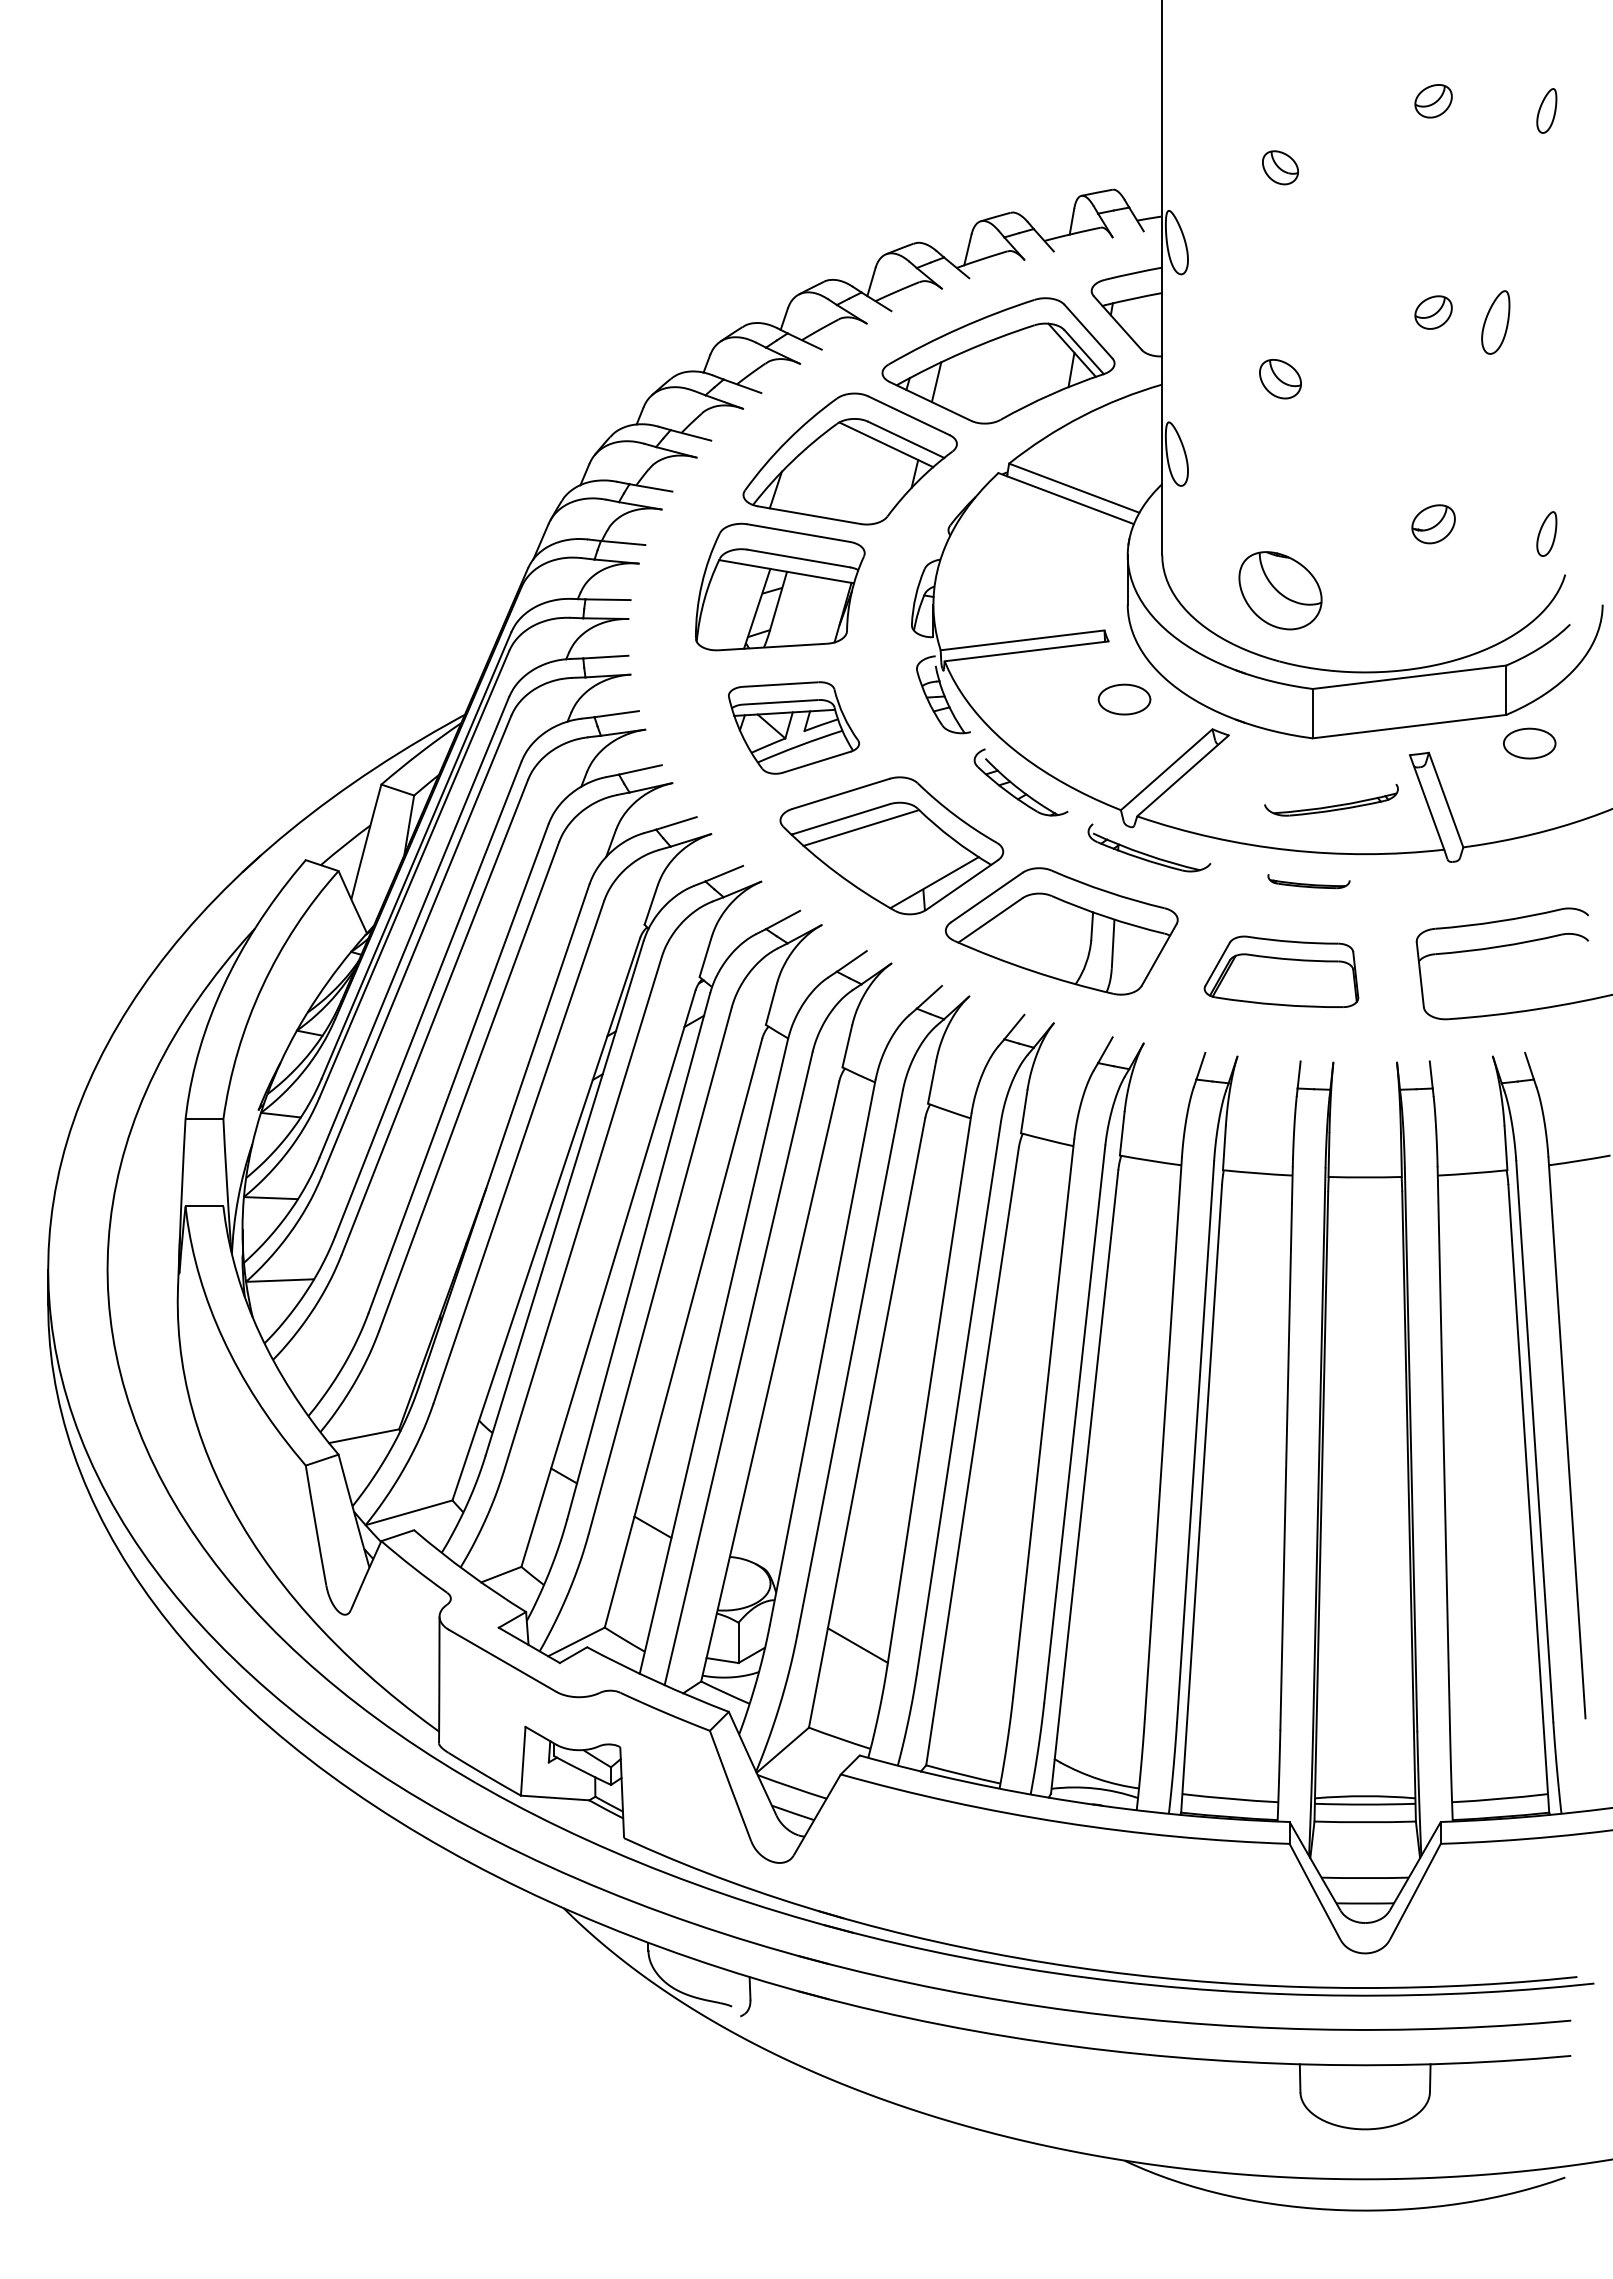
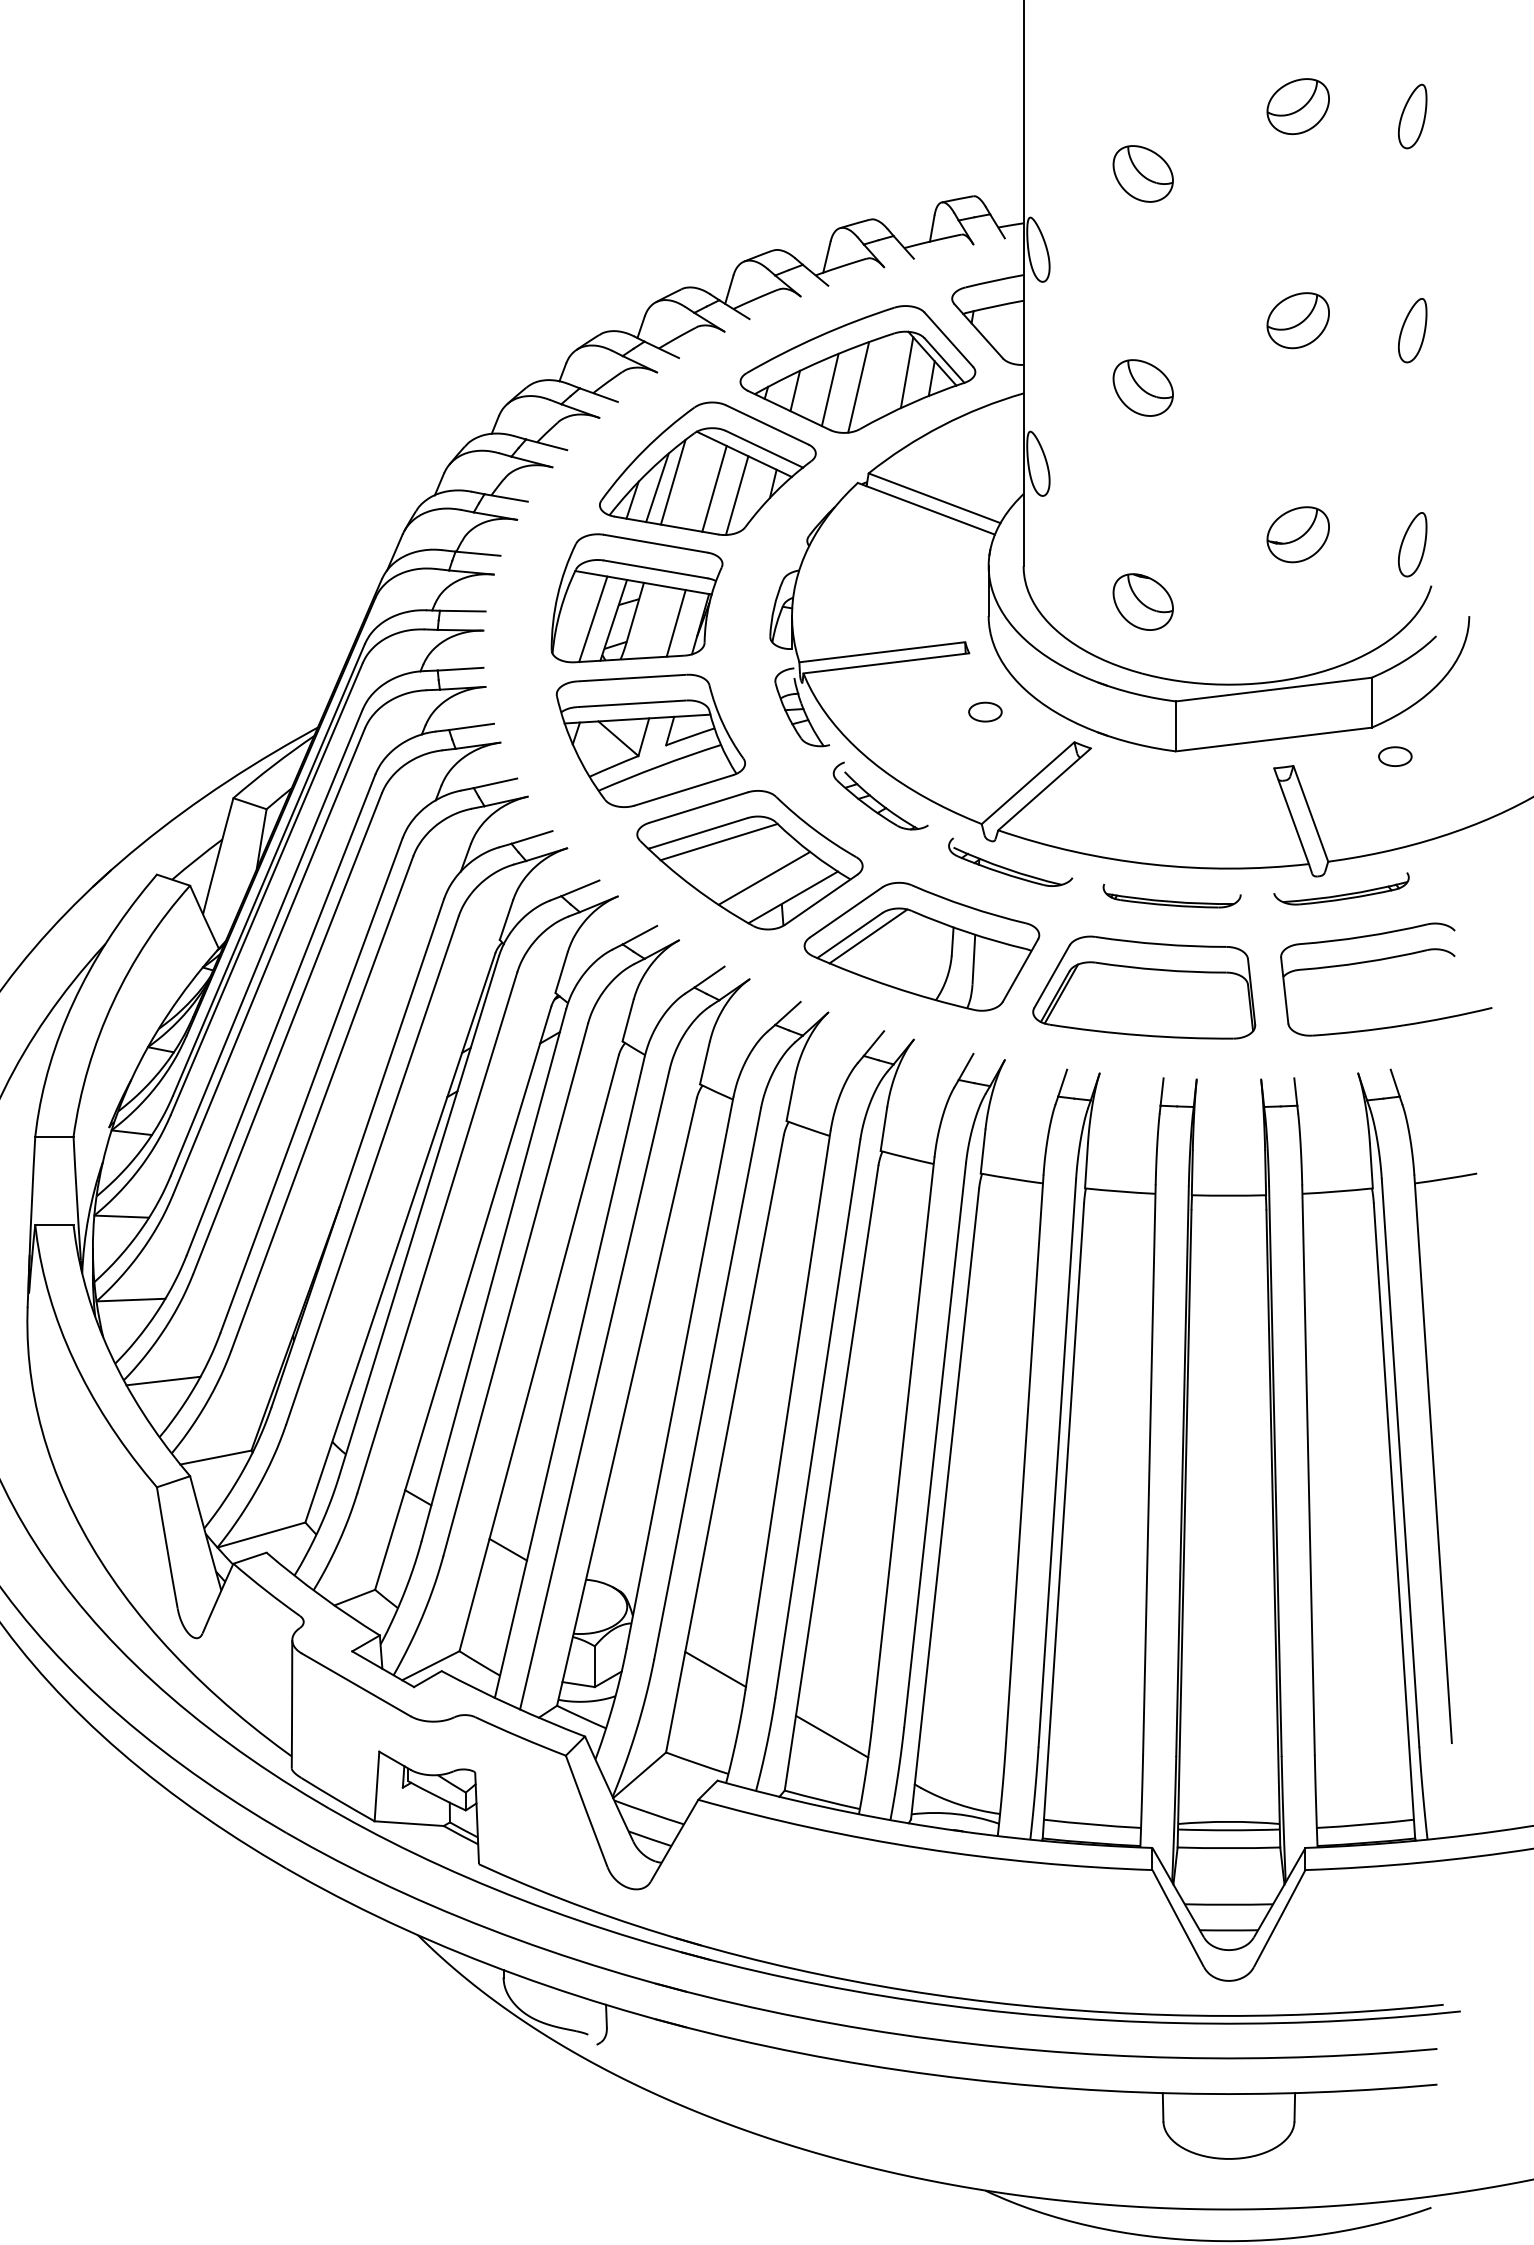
part: (1433, 101) -> (1298, 106), size x1.67
part: (1546, 110) -> (1412, 116), size x1.43
part: (1280, 167) -> (1143, 173), size x1.67
part: (1433, 312) -> (1298, 320), size x1.67
part: (1495, 322) -> (1412, 330), moved
line: (1047, 364) -> (907, 373), added
line: (998, 378) -> (857, 387), added
part: (1280, 378) -> (1143, 387), size x1.43
line: (970, 380) -> (829, 389), added
line: (815, 472) -> (672, 482), added
line: (800, 477) -> (657, 487), added
line: (856, 478) -> (714, 488), added
line: (879, 485) -> (737, 495), added
part: (1433, 524) -> (1298, 535), size x1.43
part: (1546, 533) -> (1412, 544), size x1.43
part: (1280, 590) -> (1143, 601), size x0.71
line: (736, 607) -> (592, 618), added
line: (818, 611) -> (675, 623), added
part: (1124, 699) -> (985, 712), size x0.62
part: (793, 727) -> (650, 740), size x1.43
part: (1529, 743) -> (1395, 756), size x0.62
part: (1331, 799) -> (1341, 888), moved
line: (905, 863) -> (763, 878), added
part: (1308, 881) -> (1171, 896), size x1.67
line: (1008, 920) -> (868, 935), added
part: (1281, 971) -> (1144, 987), size x1.43
line: (311, 1360) -> (162, 1380), added
line: (972, 1711) -> (831, 1736), added

